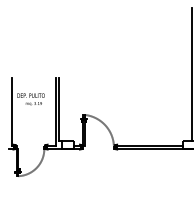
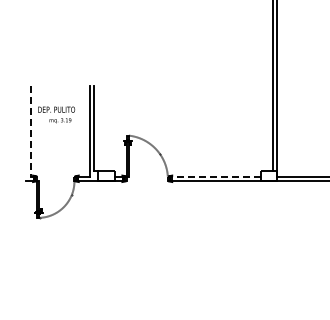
line: (11, 112) -> (30, 132), solid -> dashed
line: (150, 145) -> (216, 176), solid -> dashed

